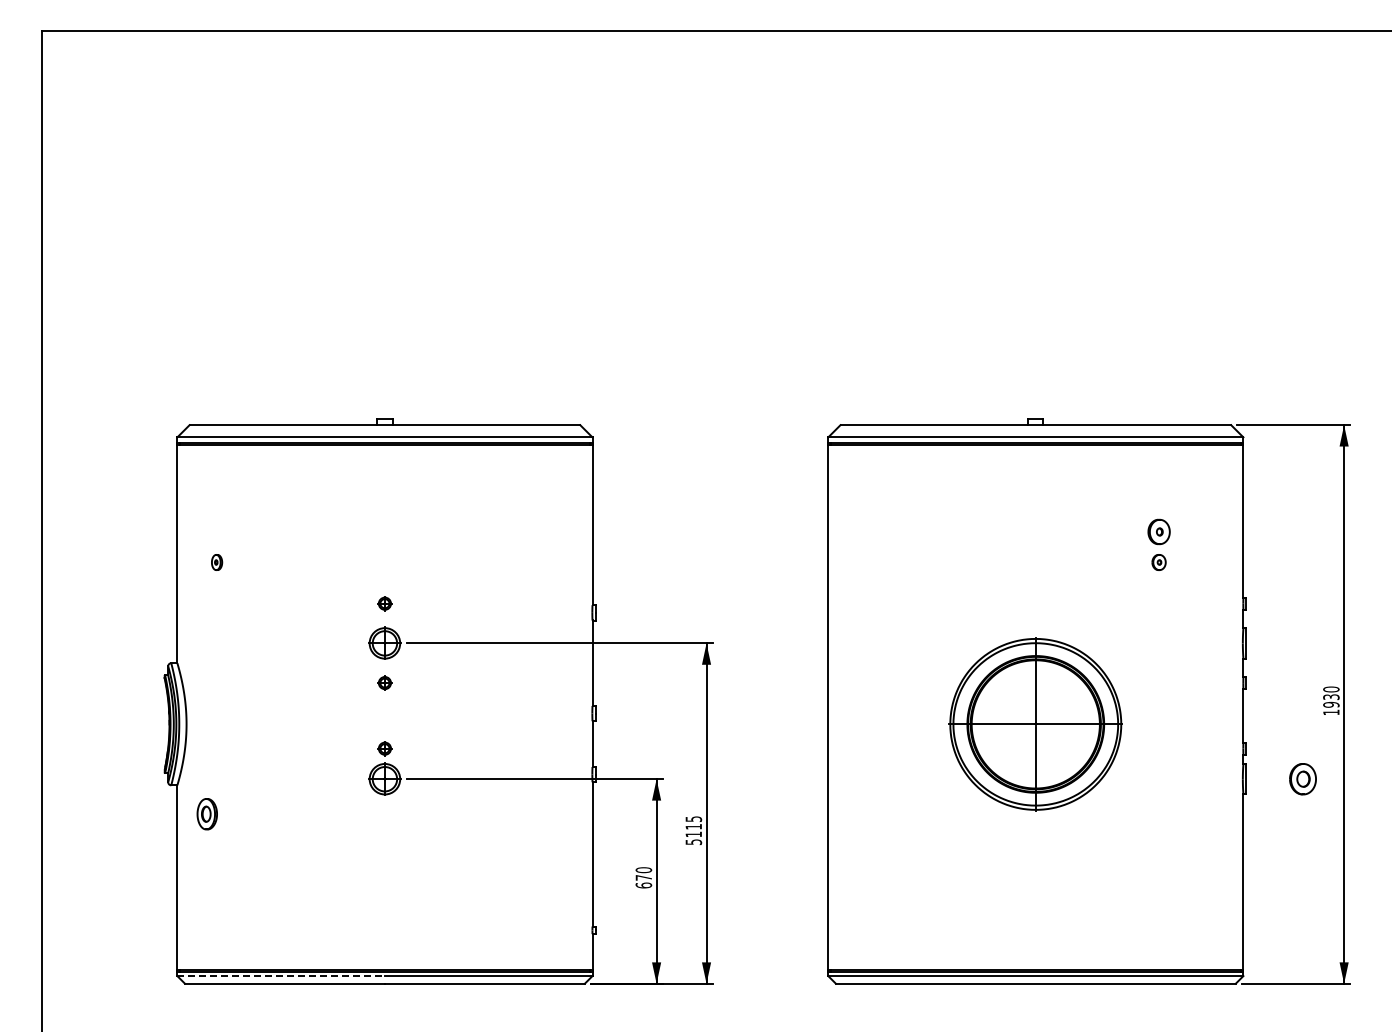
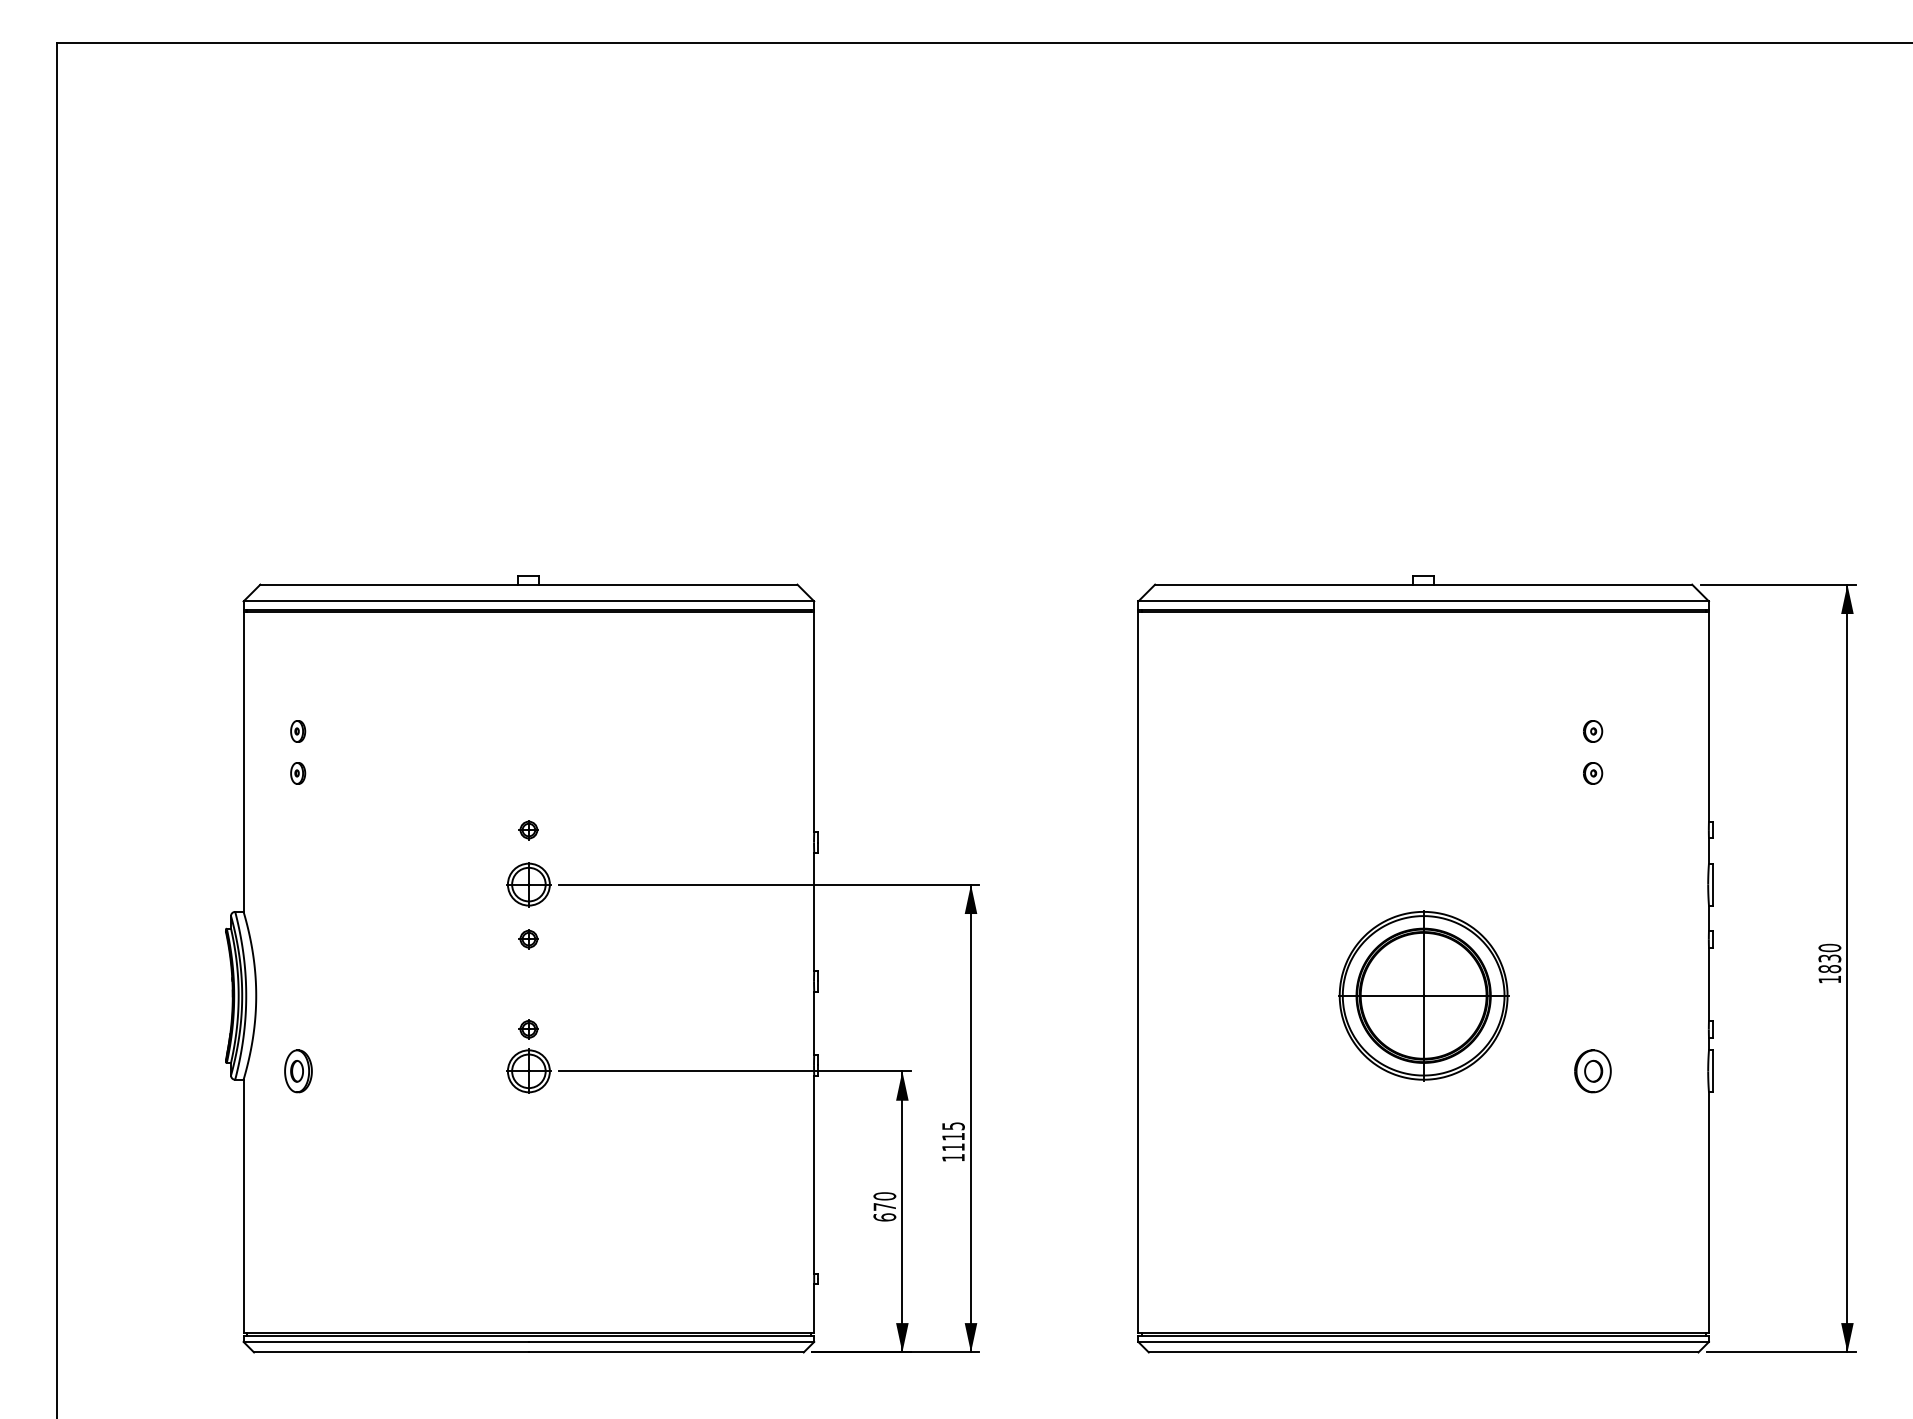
part: (217, 531) -> (298, 730), added
part: (1158, 531) -> (1592, 730), size x0.62
text: (1331, 704) -> (1830, 968), 1930 -> 1830
part: (1035, 723) -> (1423, 994), size x0.71
part: (1302, 779) -> (1592, 1071), moved
part: (206, 814) -> (297, 1071), moved
text: (693, 842) -> (953, 1158), 5115 -> 1115
line: (281, 976) -> (386, 1342), dashed -> solid

